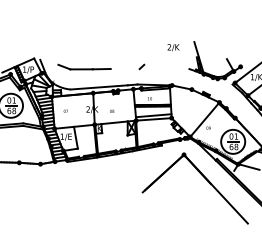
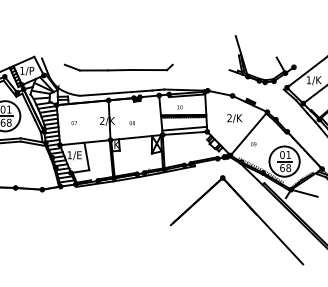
text: (173, 47) -> (234, 118), moved
line: (124, 69) -> (147, 70), added

